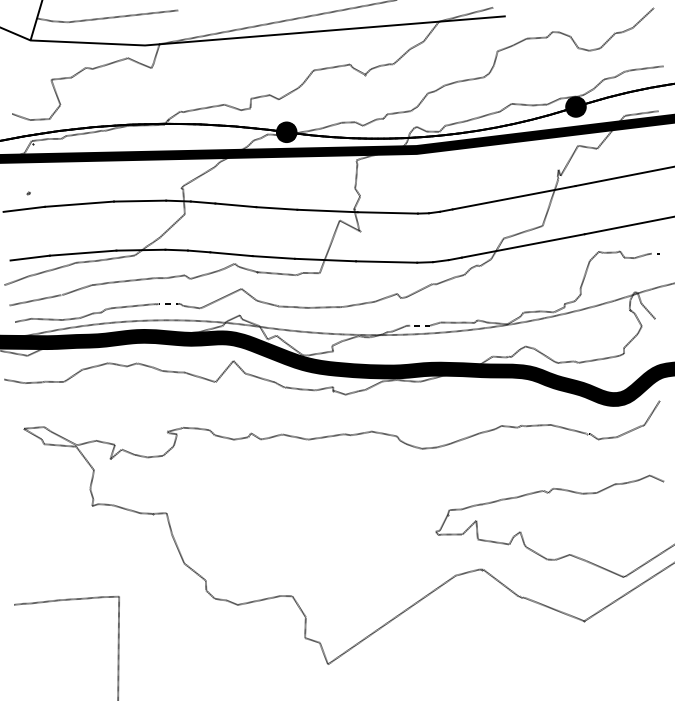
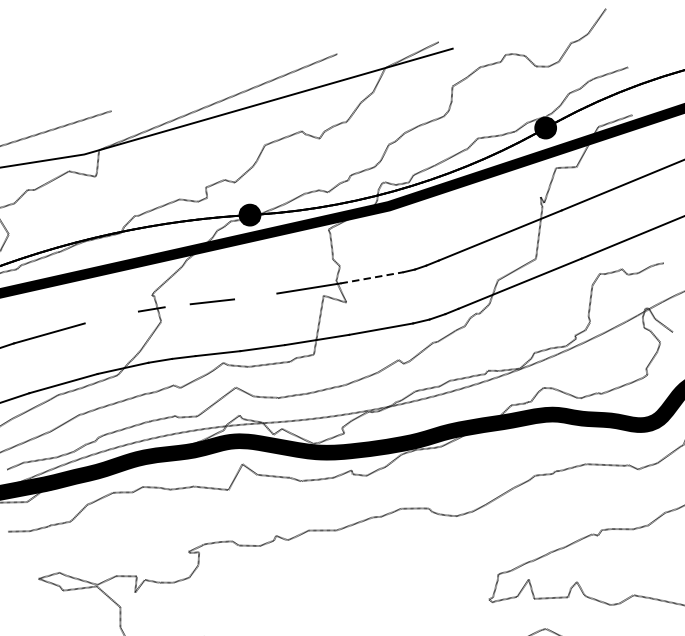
line: (139, 200) -> (111, 316), removed
line: (202, 202) -> (177, 305), removed
line: (276, 208) -> (255, 296), removed
line: (388, 212) -> (372, 277), solid -> dashed

